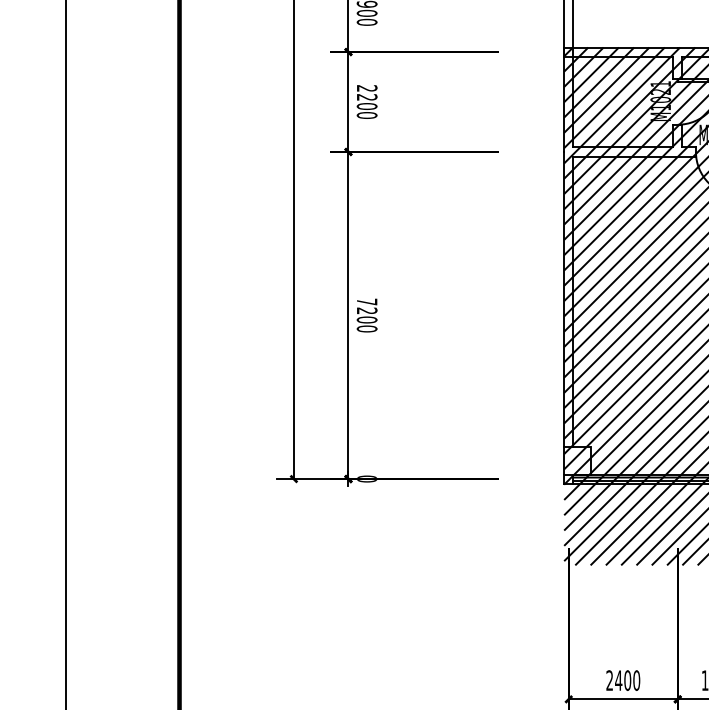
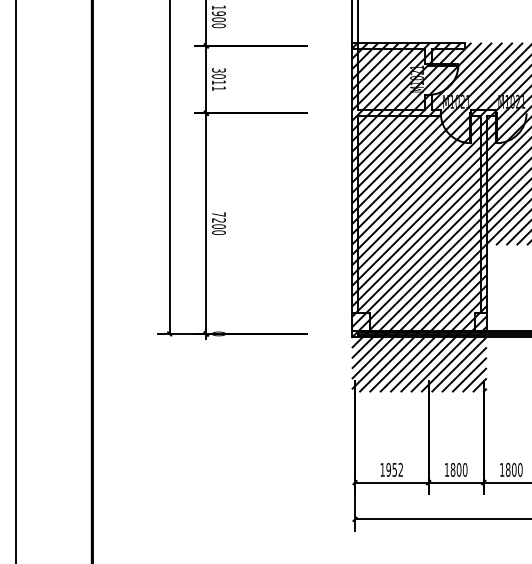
text: (366, 101) -> (218, 79), 2200 -> 3011
text: (622, 679) -> (391, 469), 2400 -> 1952

